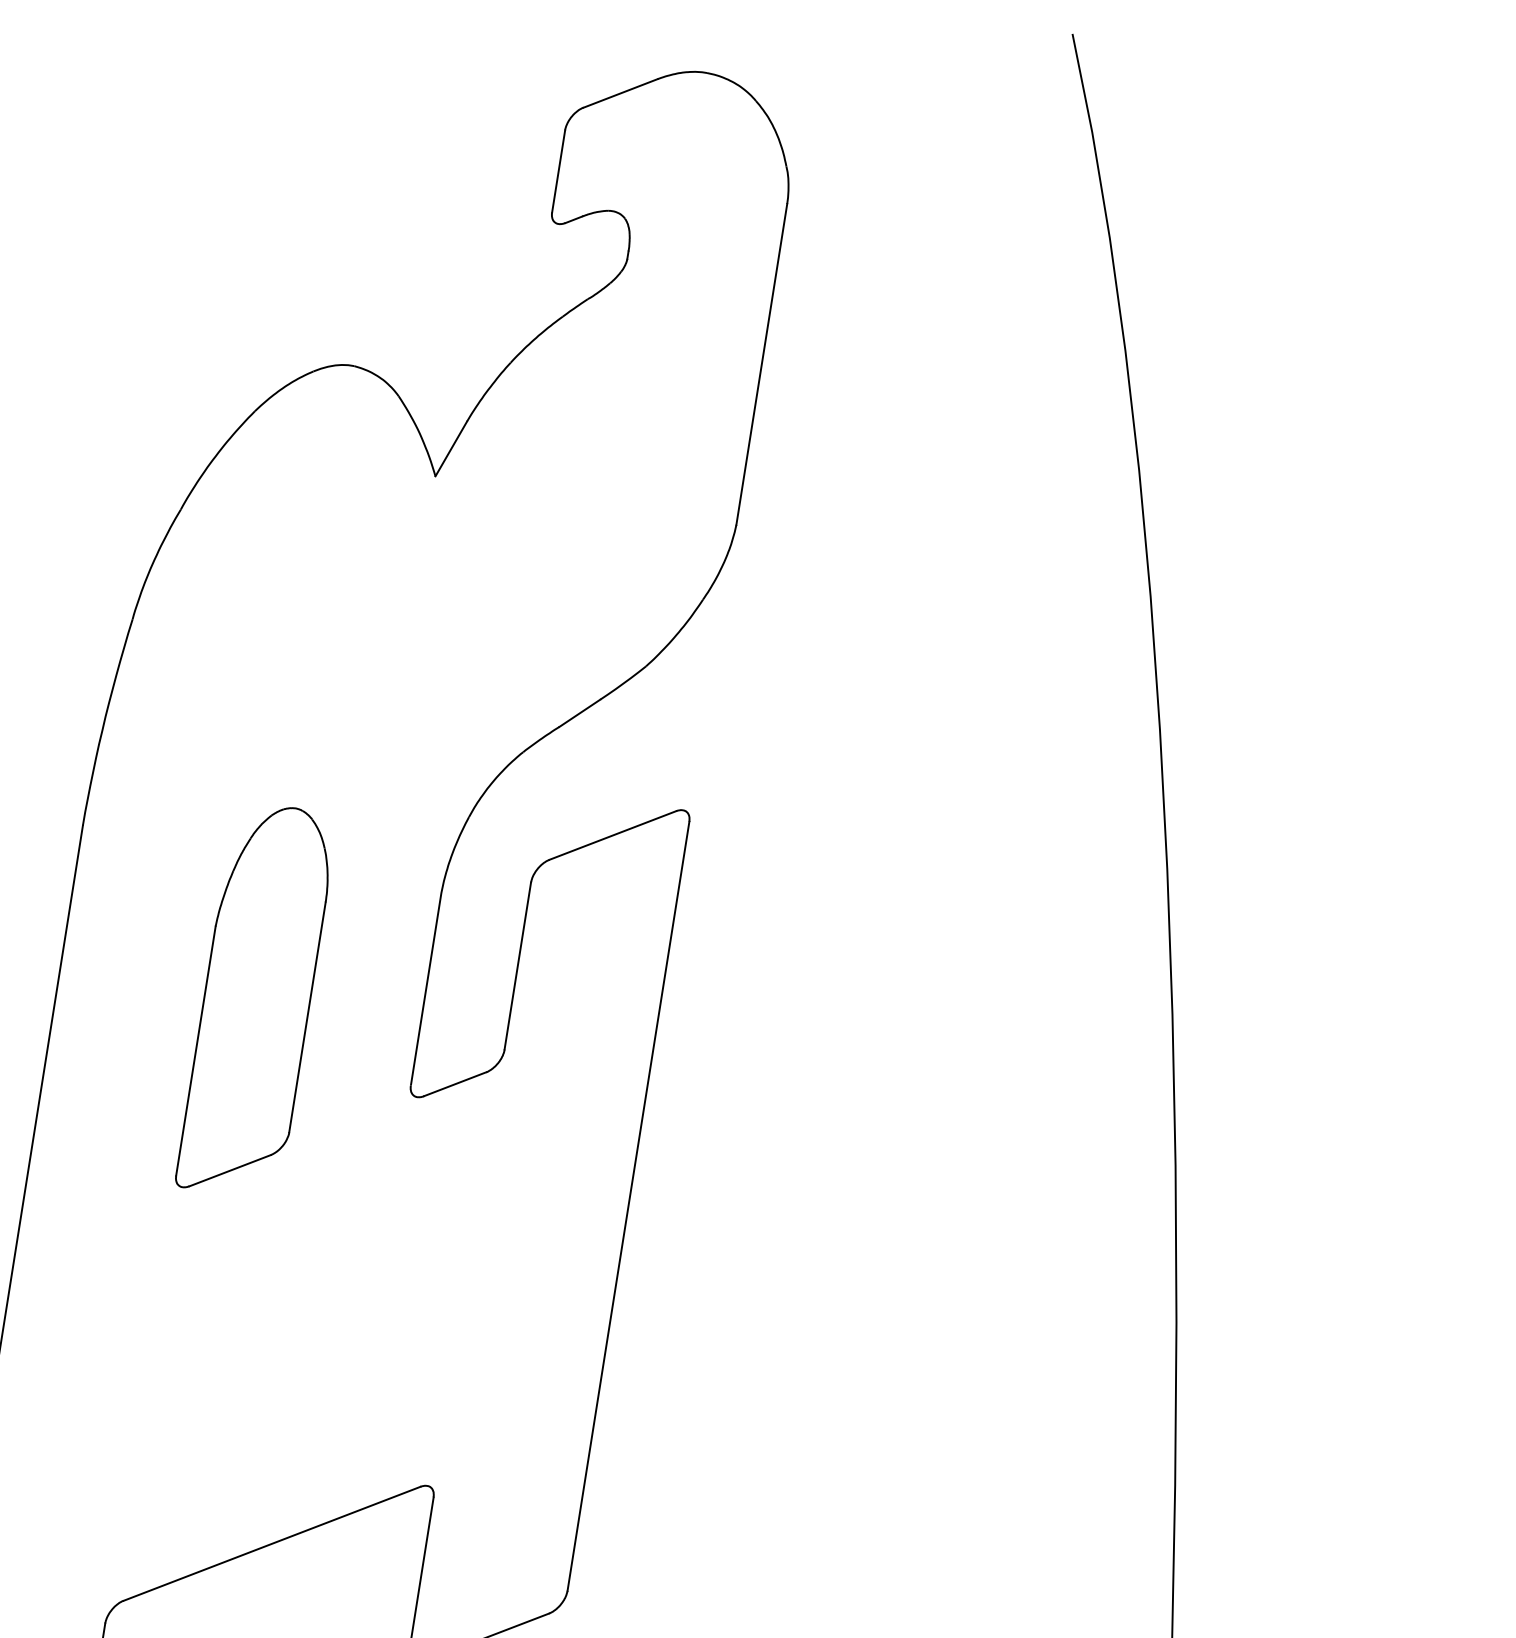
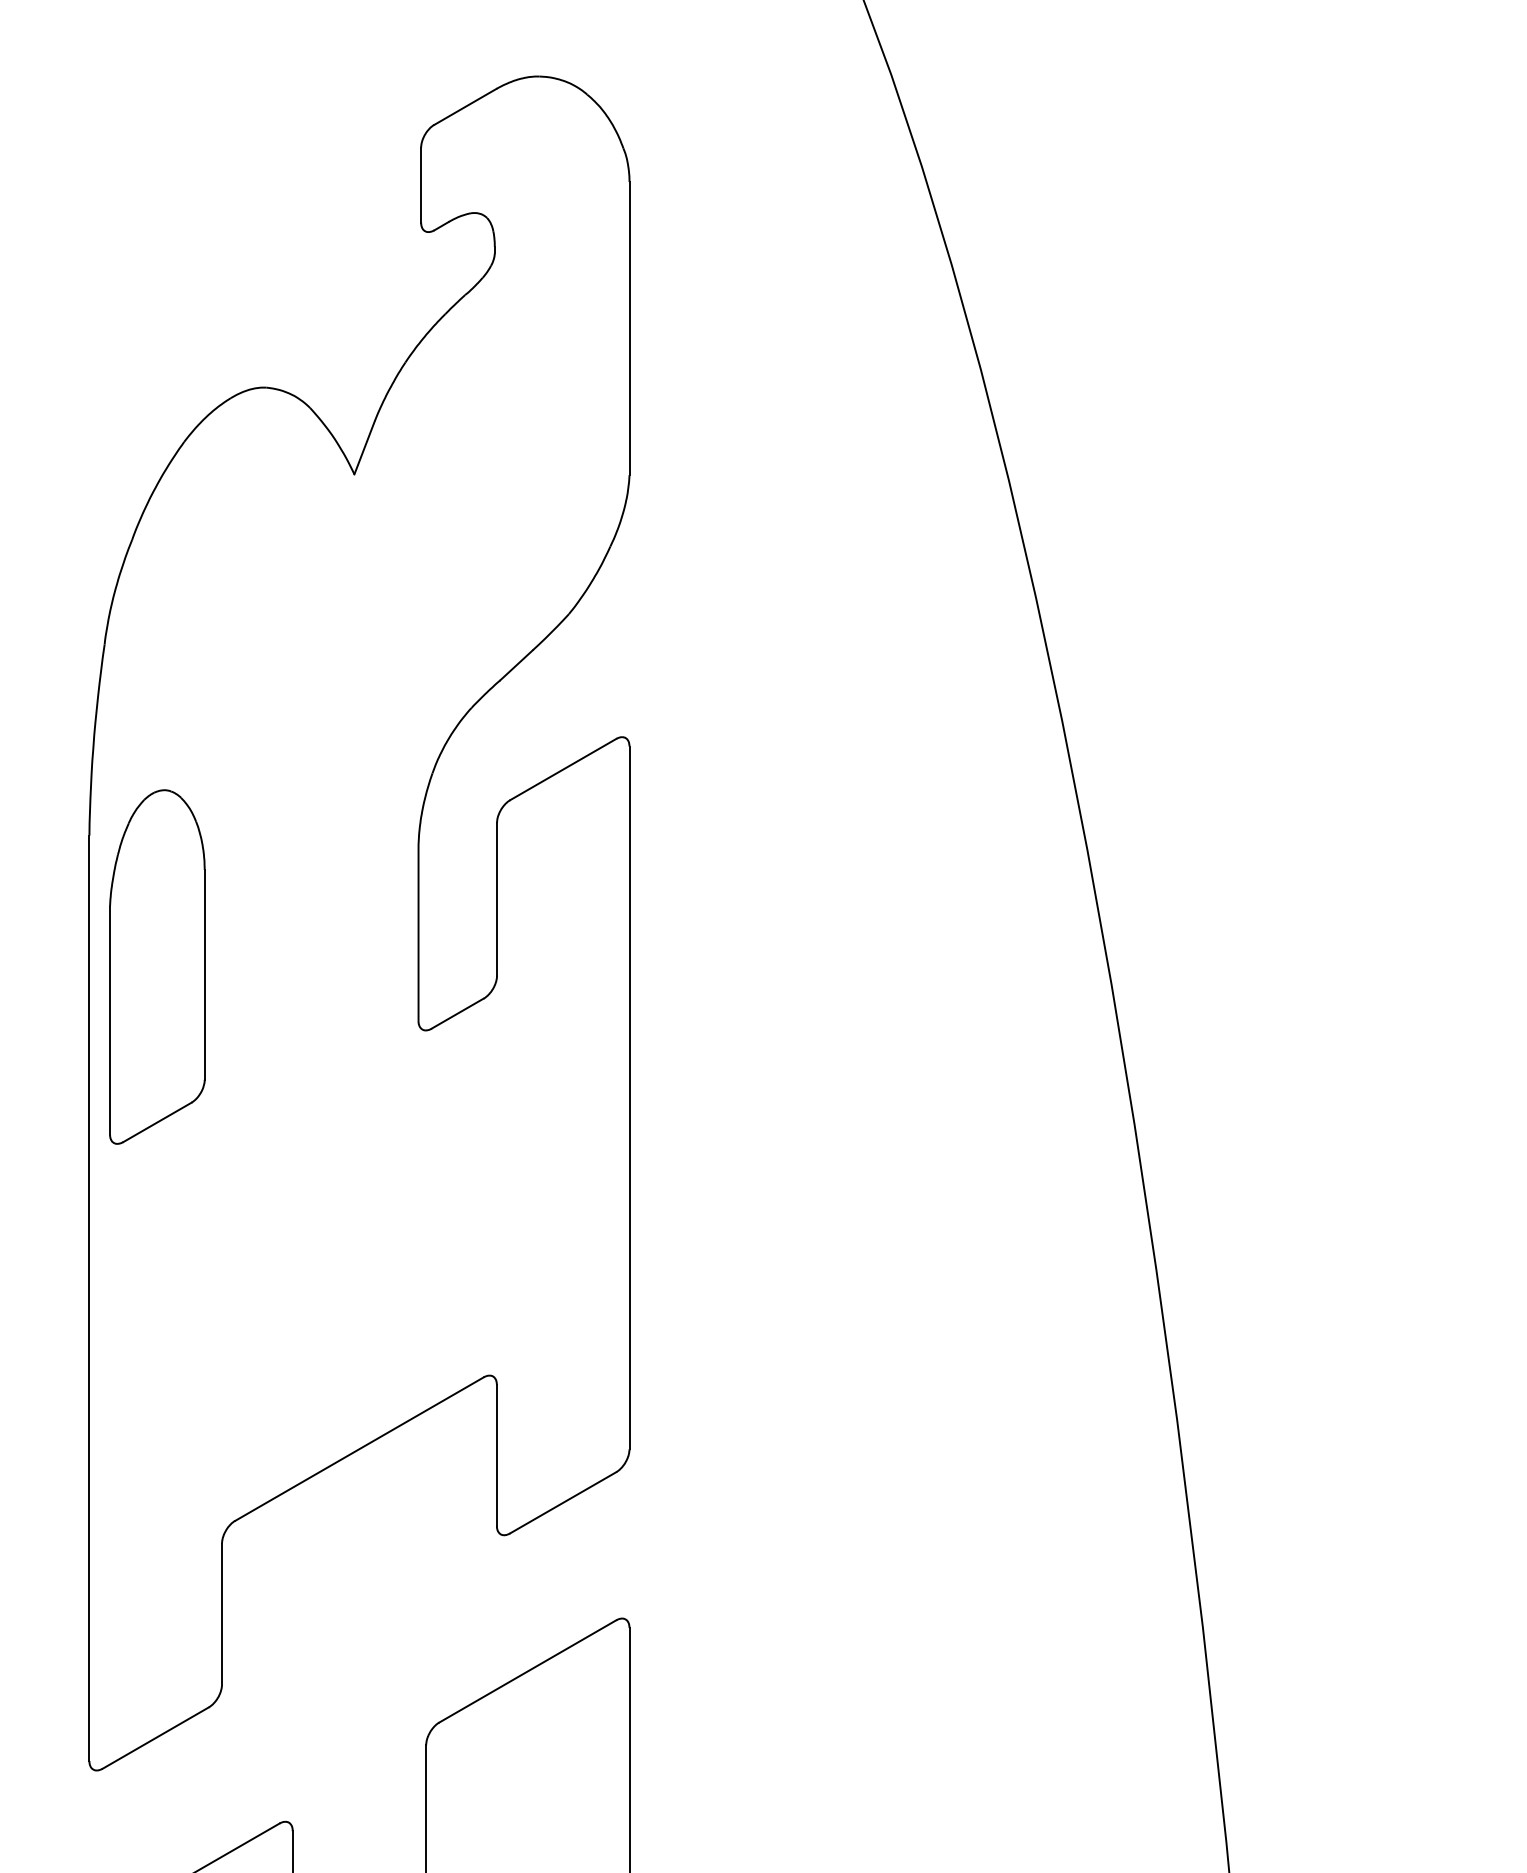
part: (257, 1000) -> (157, 966), moved

